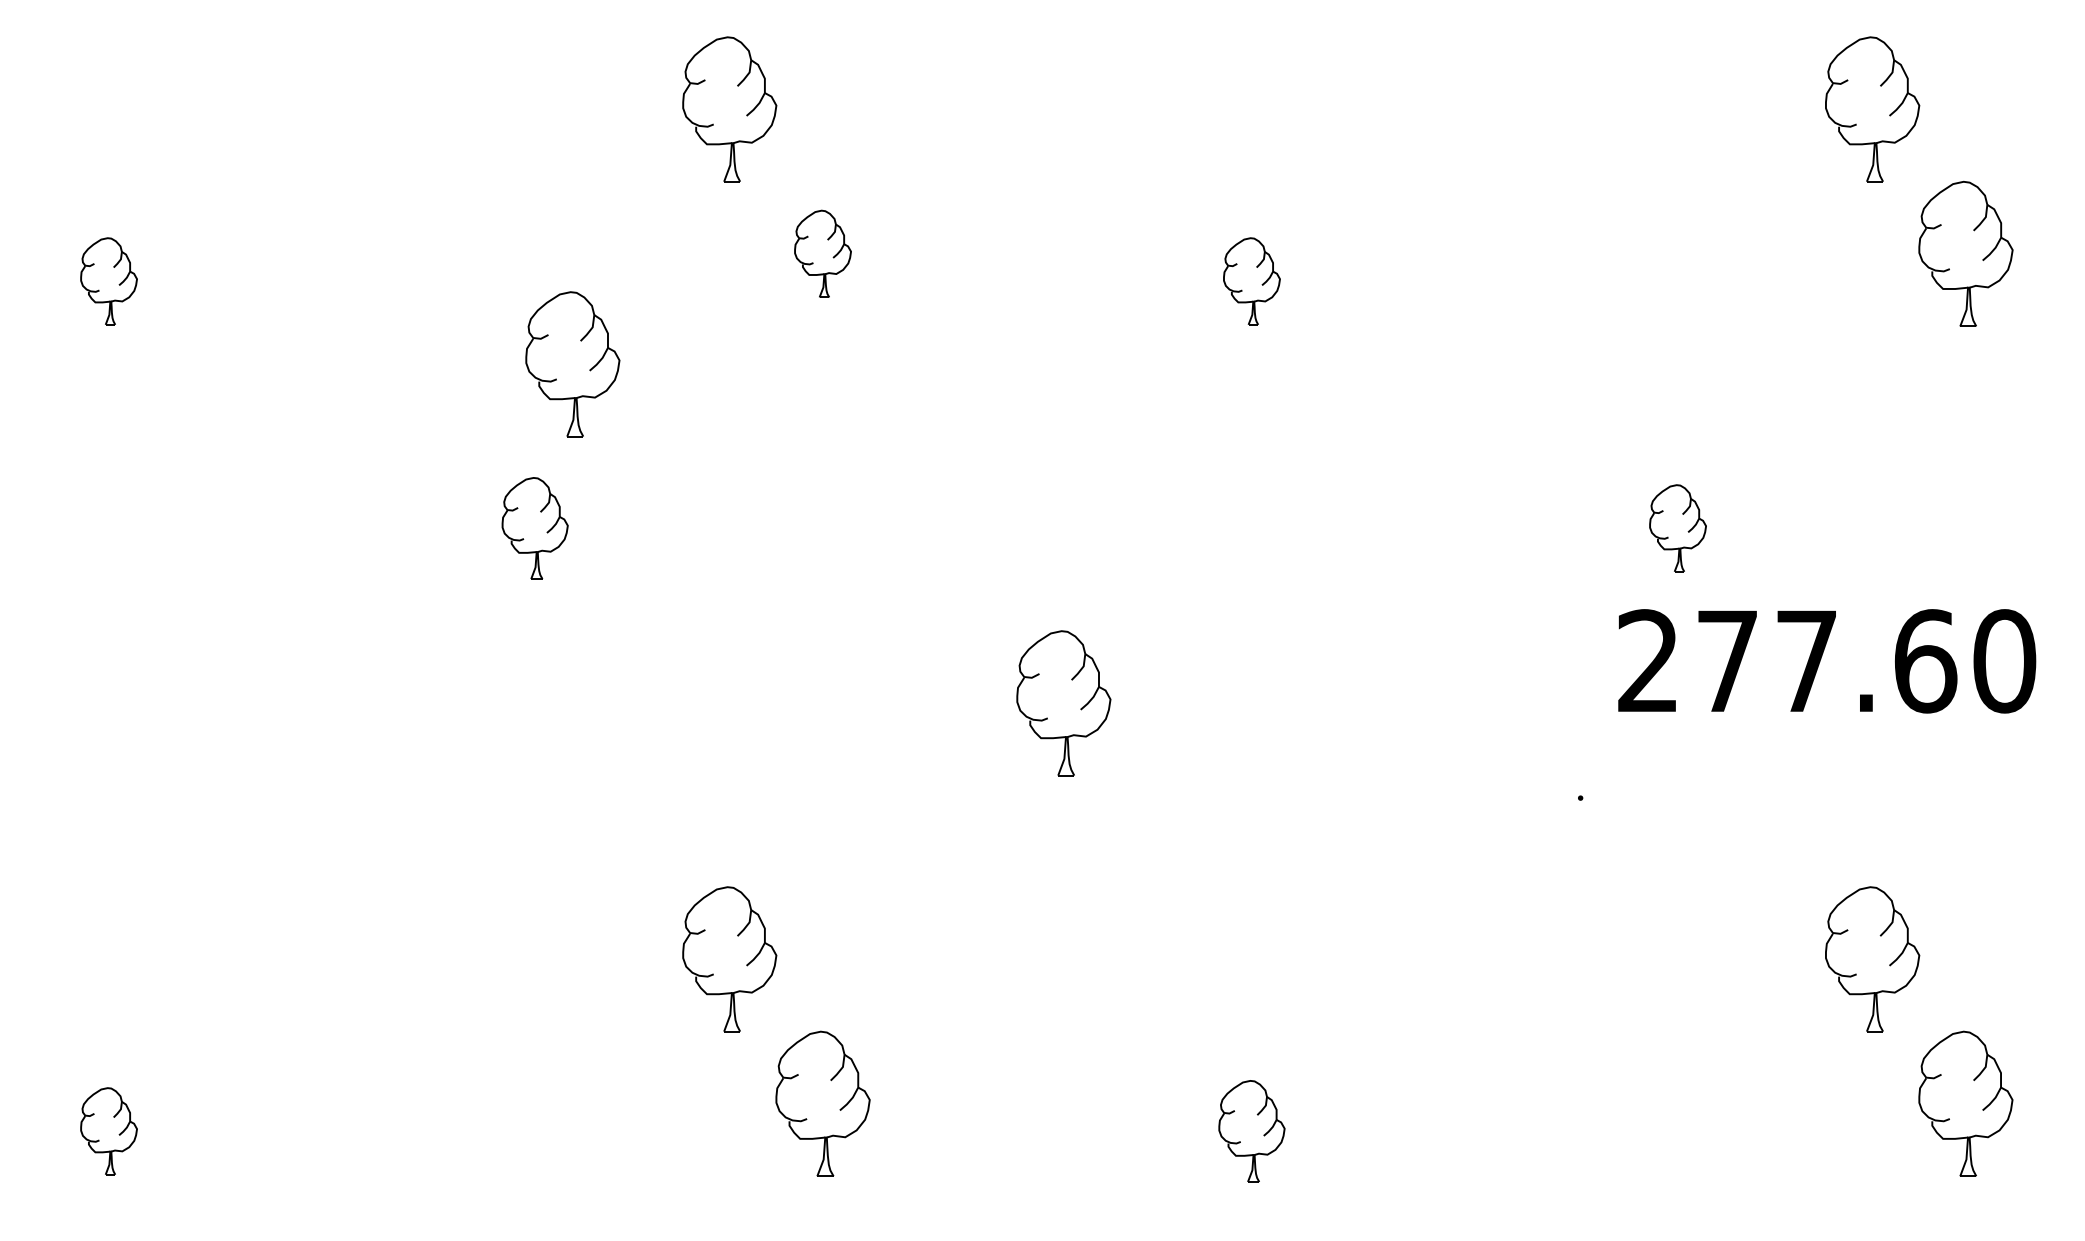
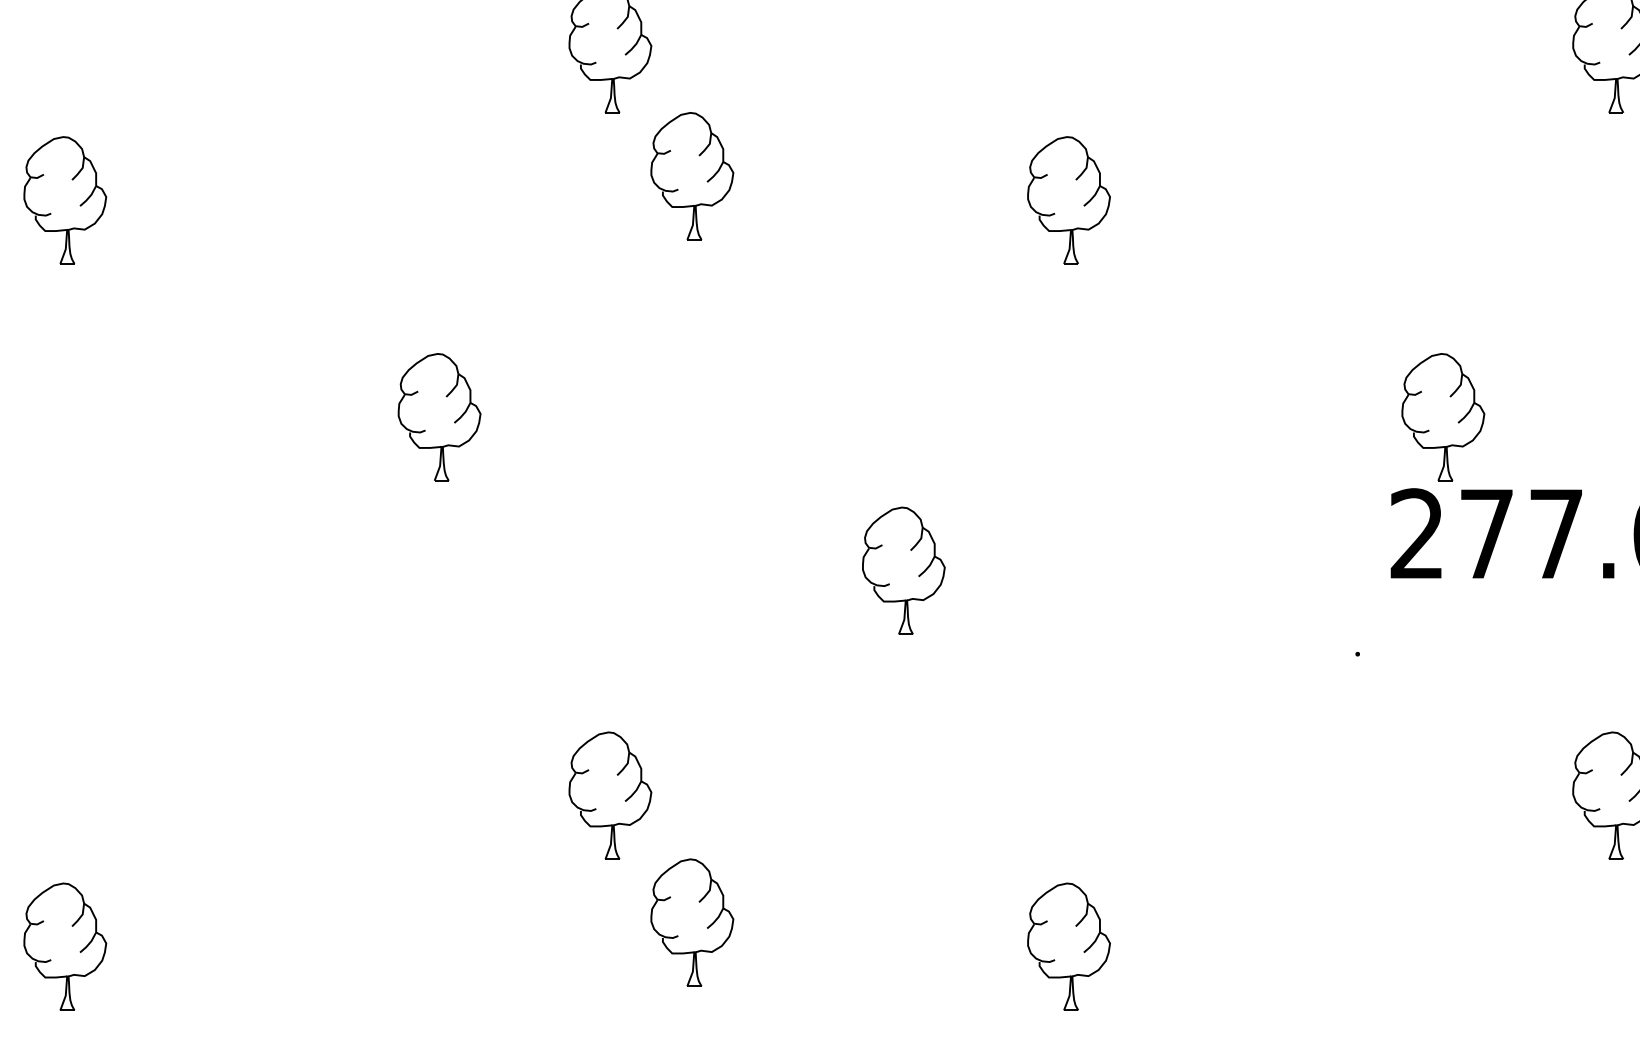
part: (822, 253) -> (691, 175), size x1.67
part: (108, 281) -> (64, 200), size x1.67
part: (1251, 281) -> (1068, 200), size x1.67
part: (572, 364) -> (472, 273), removed
part: (534, 528) -> (438, 417), size x1.43
part: (1677, 528) -> (1442, 417), size x1.67
part: (108, 1131) -> (64, 946), size x1.67
part: (1251, 1131) -> (1068, 946), size x1.43

